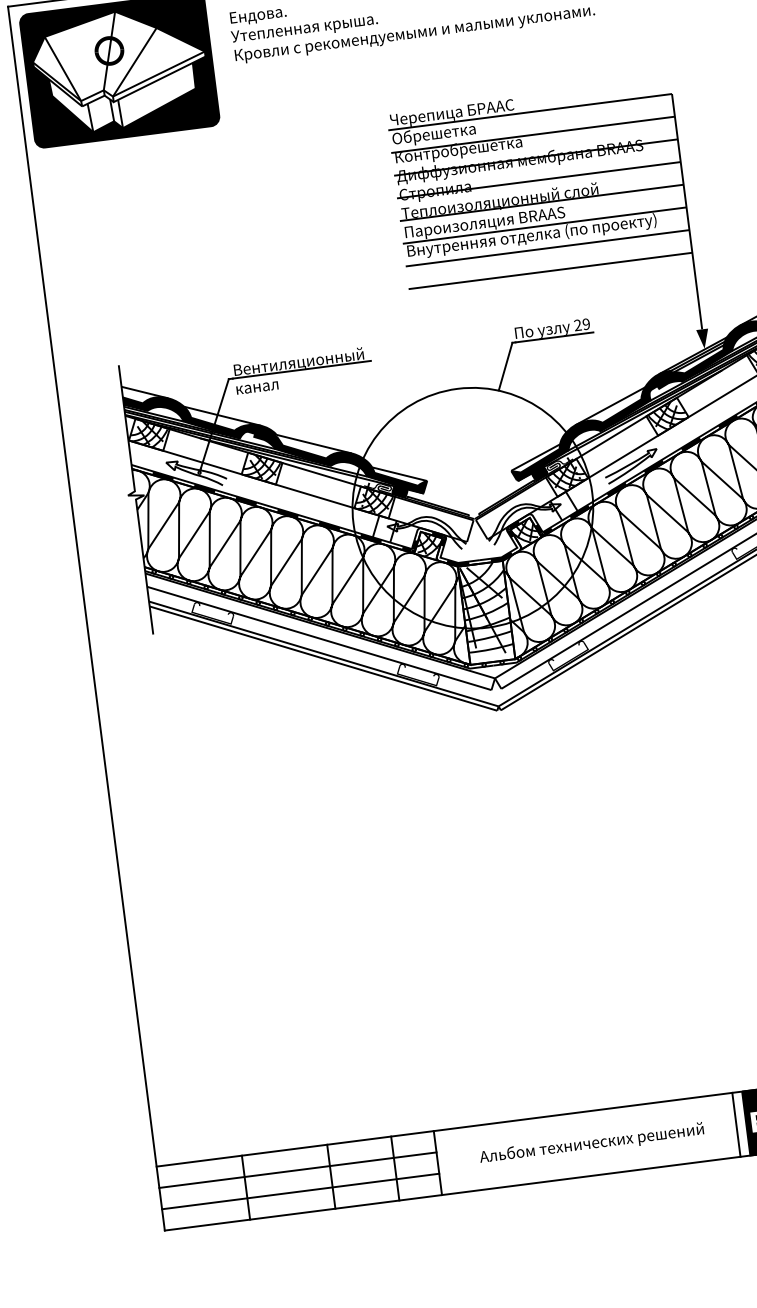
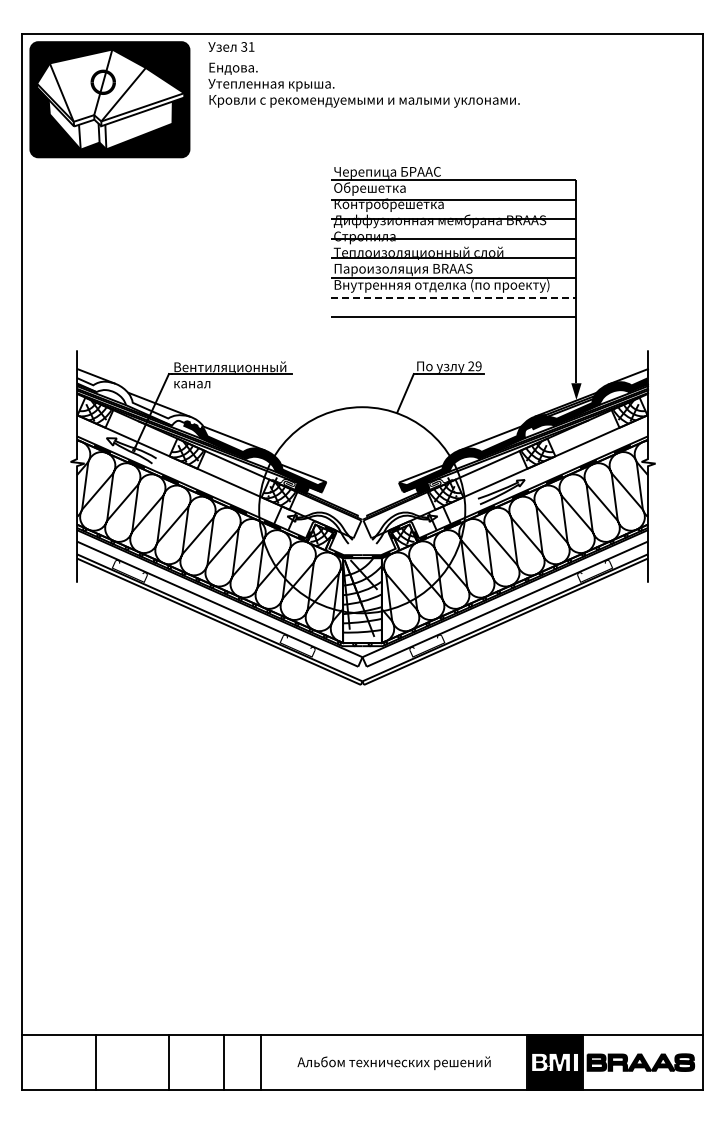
line: (548, 248) -> (454, 297), solid -> dashed
fill: (199, 417) -> (139, 403), removed
line: (735, 1124) -> (518, 1062), removed
line: (297, 1170) -> (141, 1053), removed
line: (300, 1191) -> (141, 1071), removed

